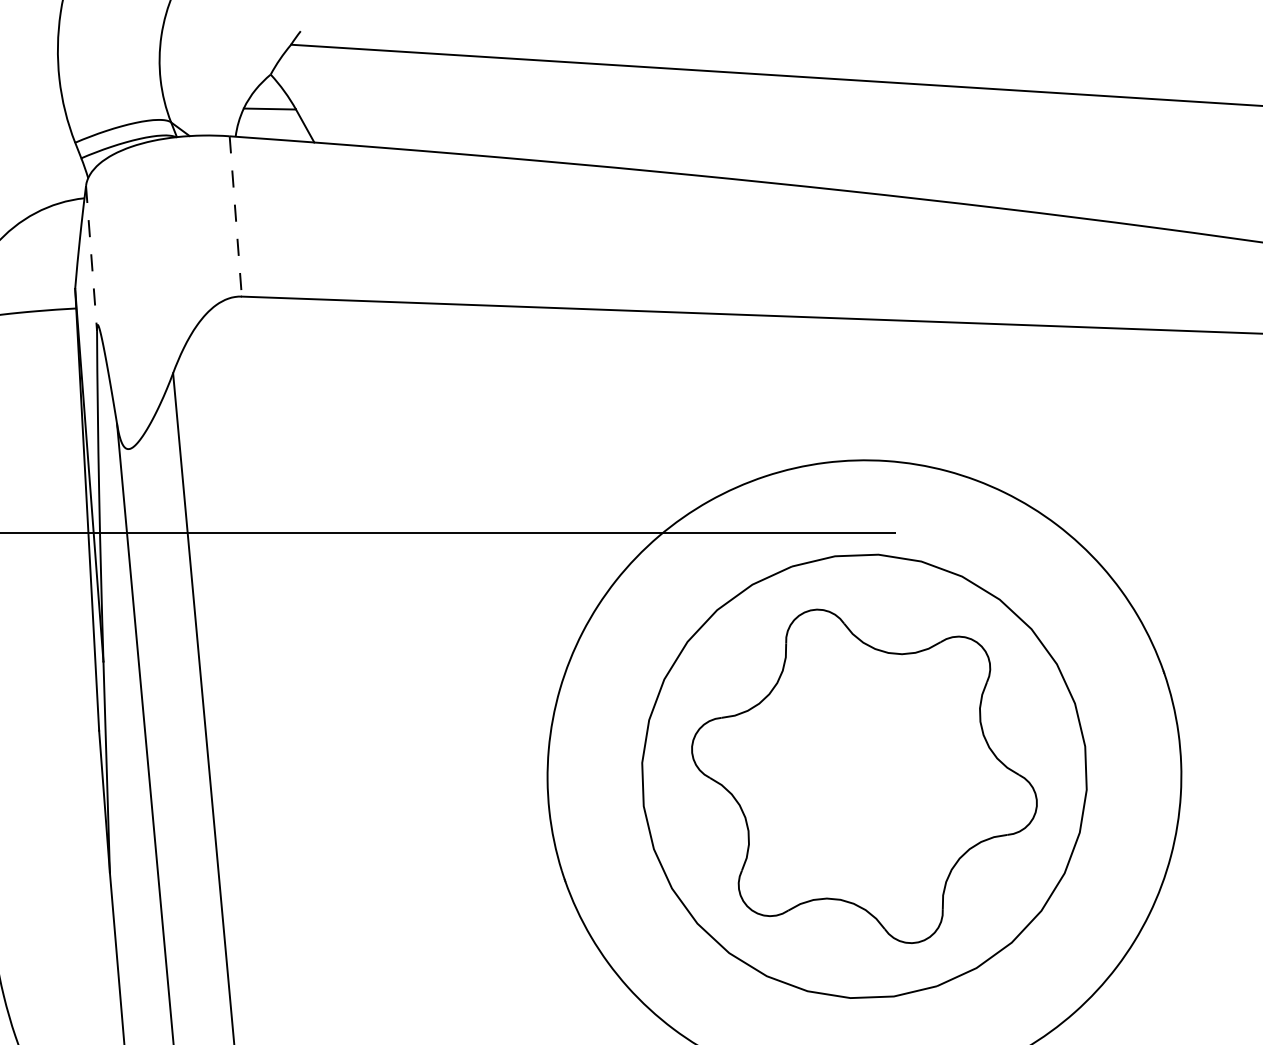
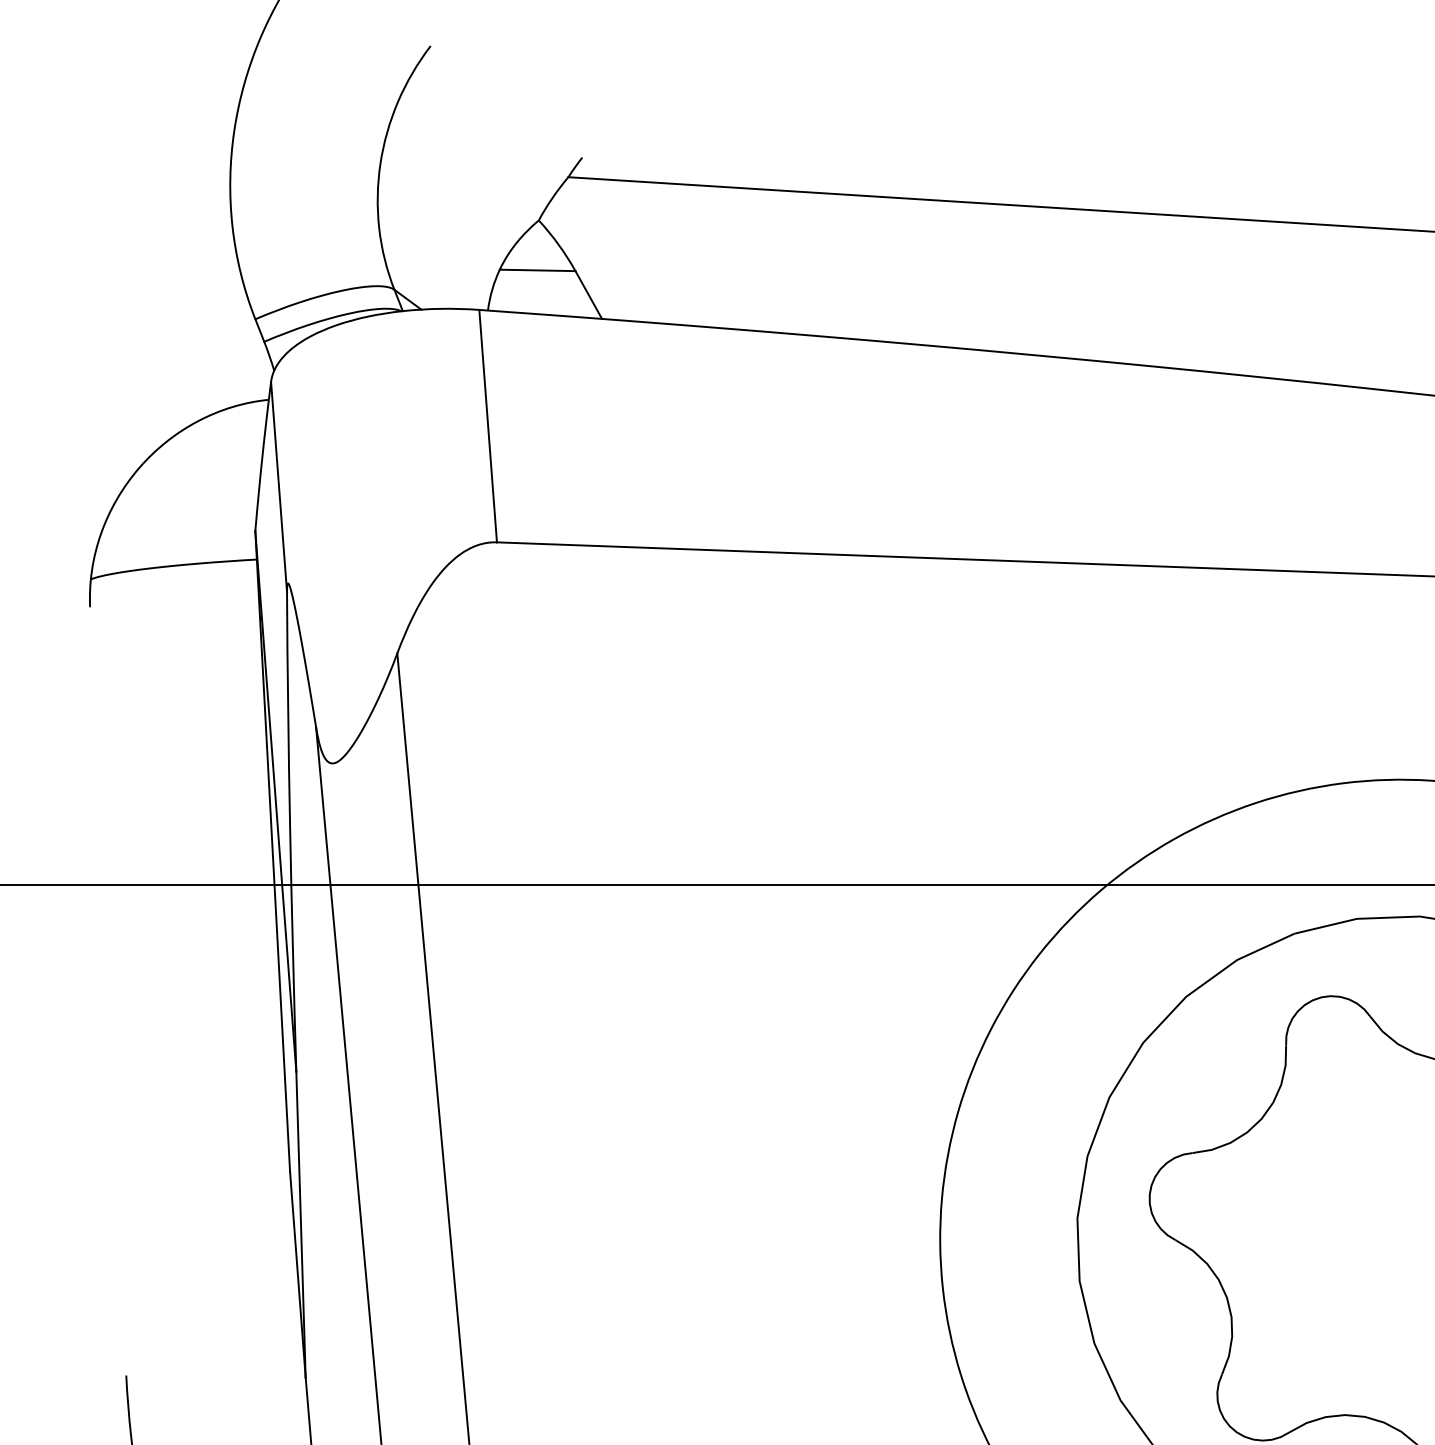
line: (235, 216) -> (487, 426), dashed -> solid
line: (91, 258) -> (278, 487), dashed -> solid

